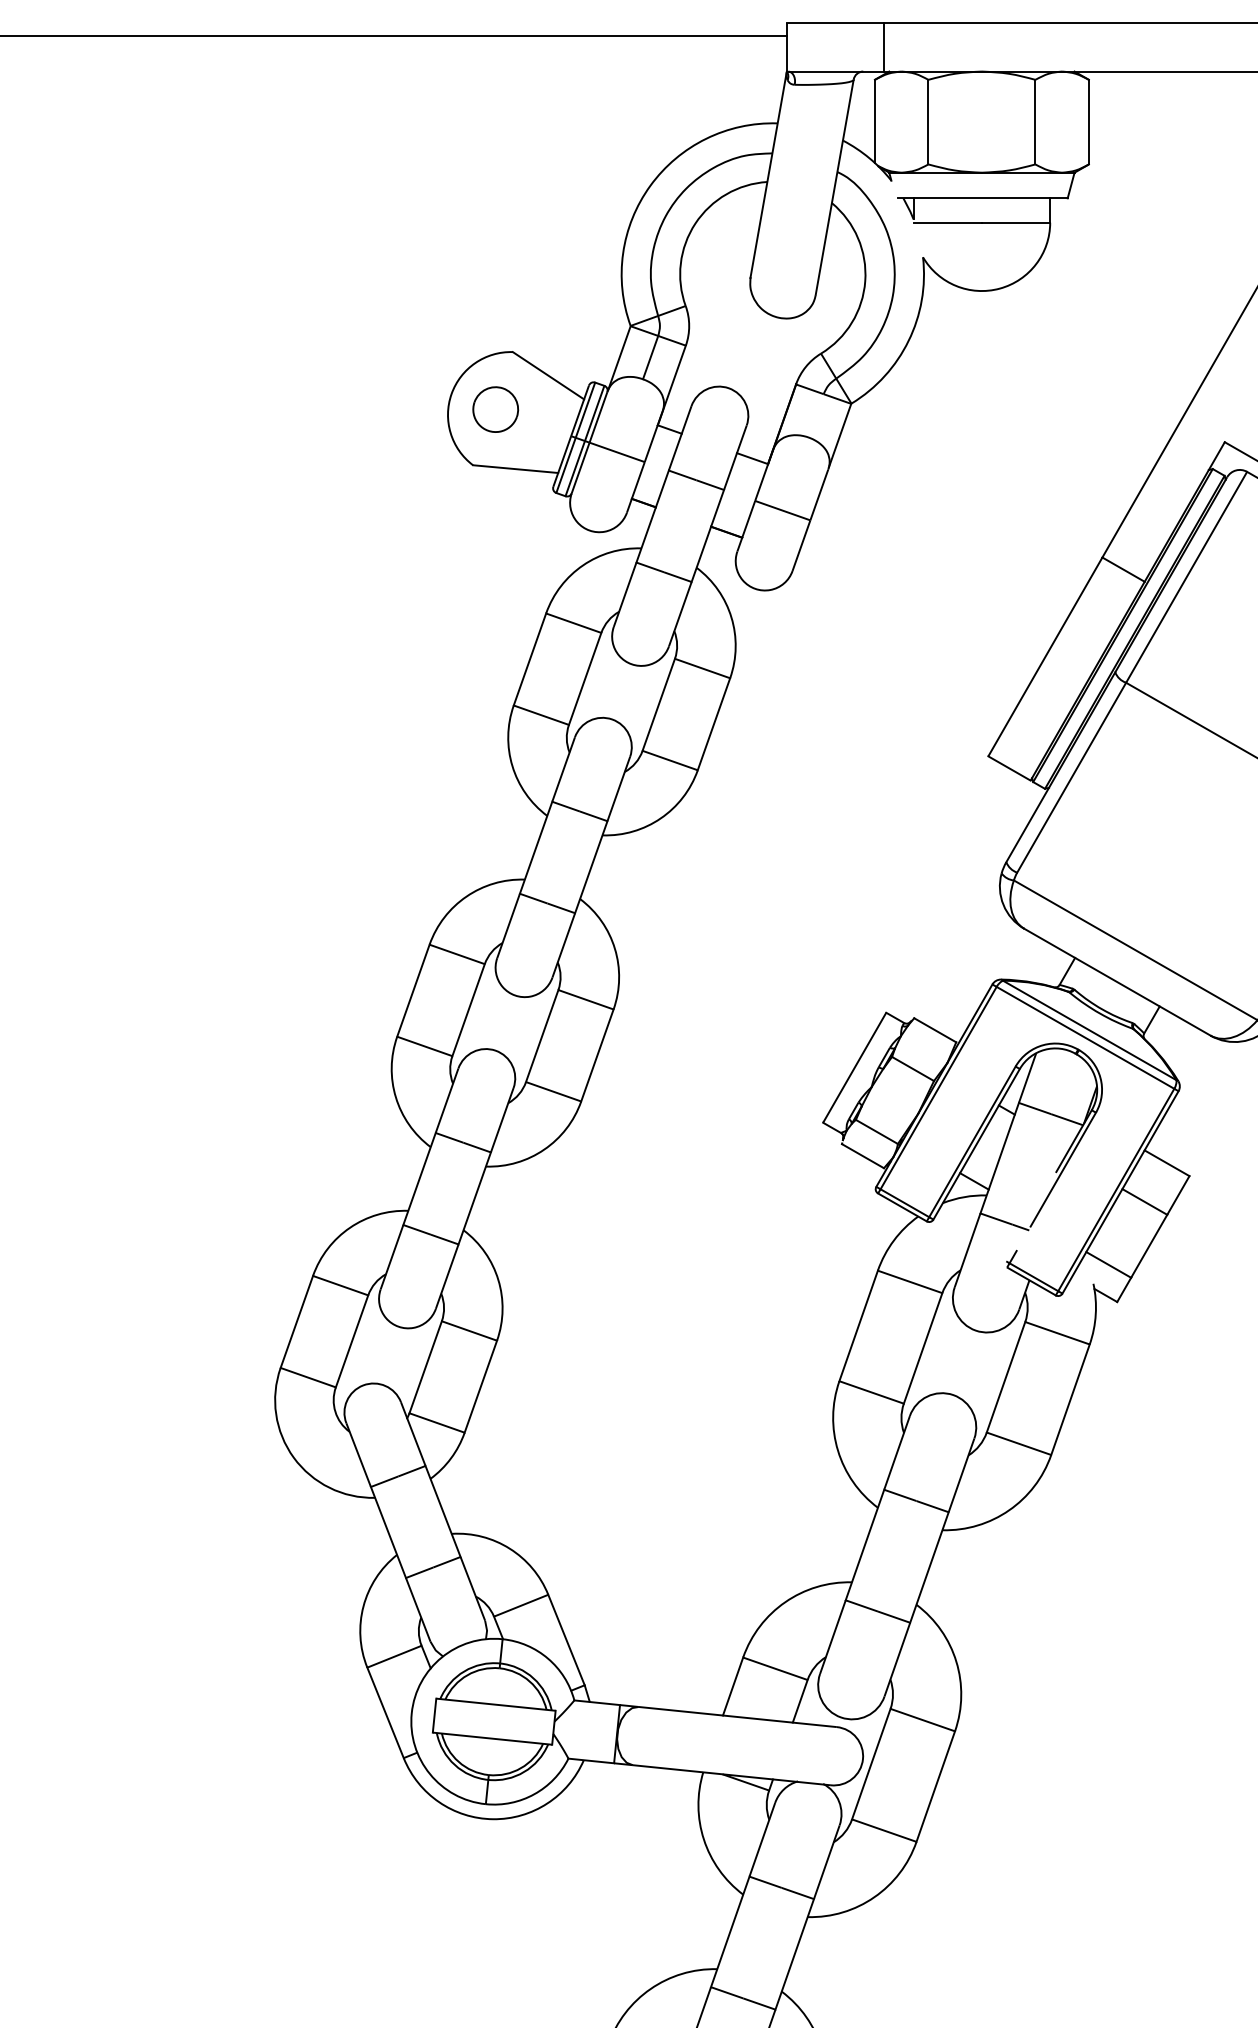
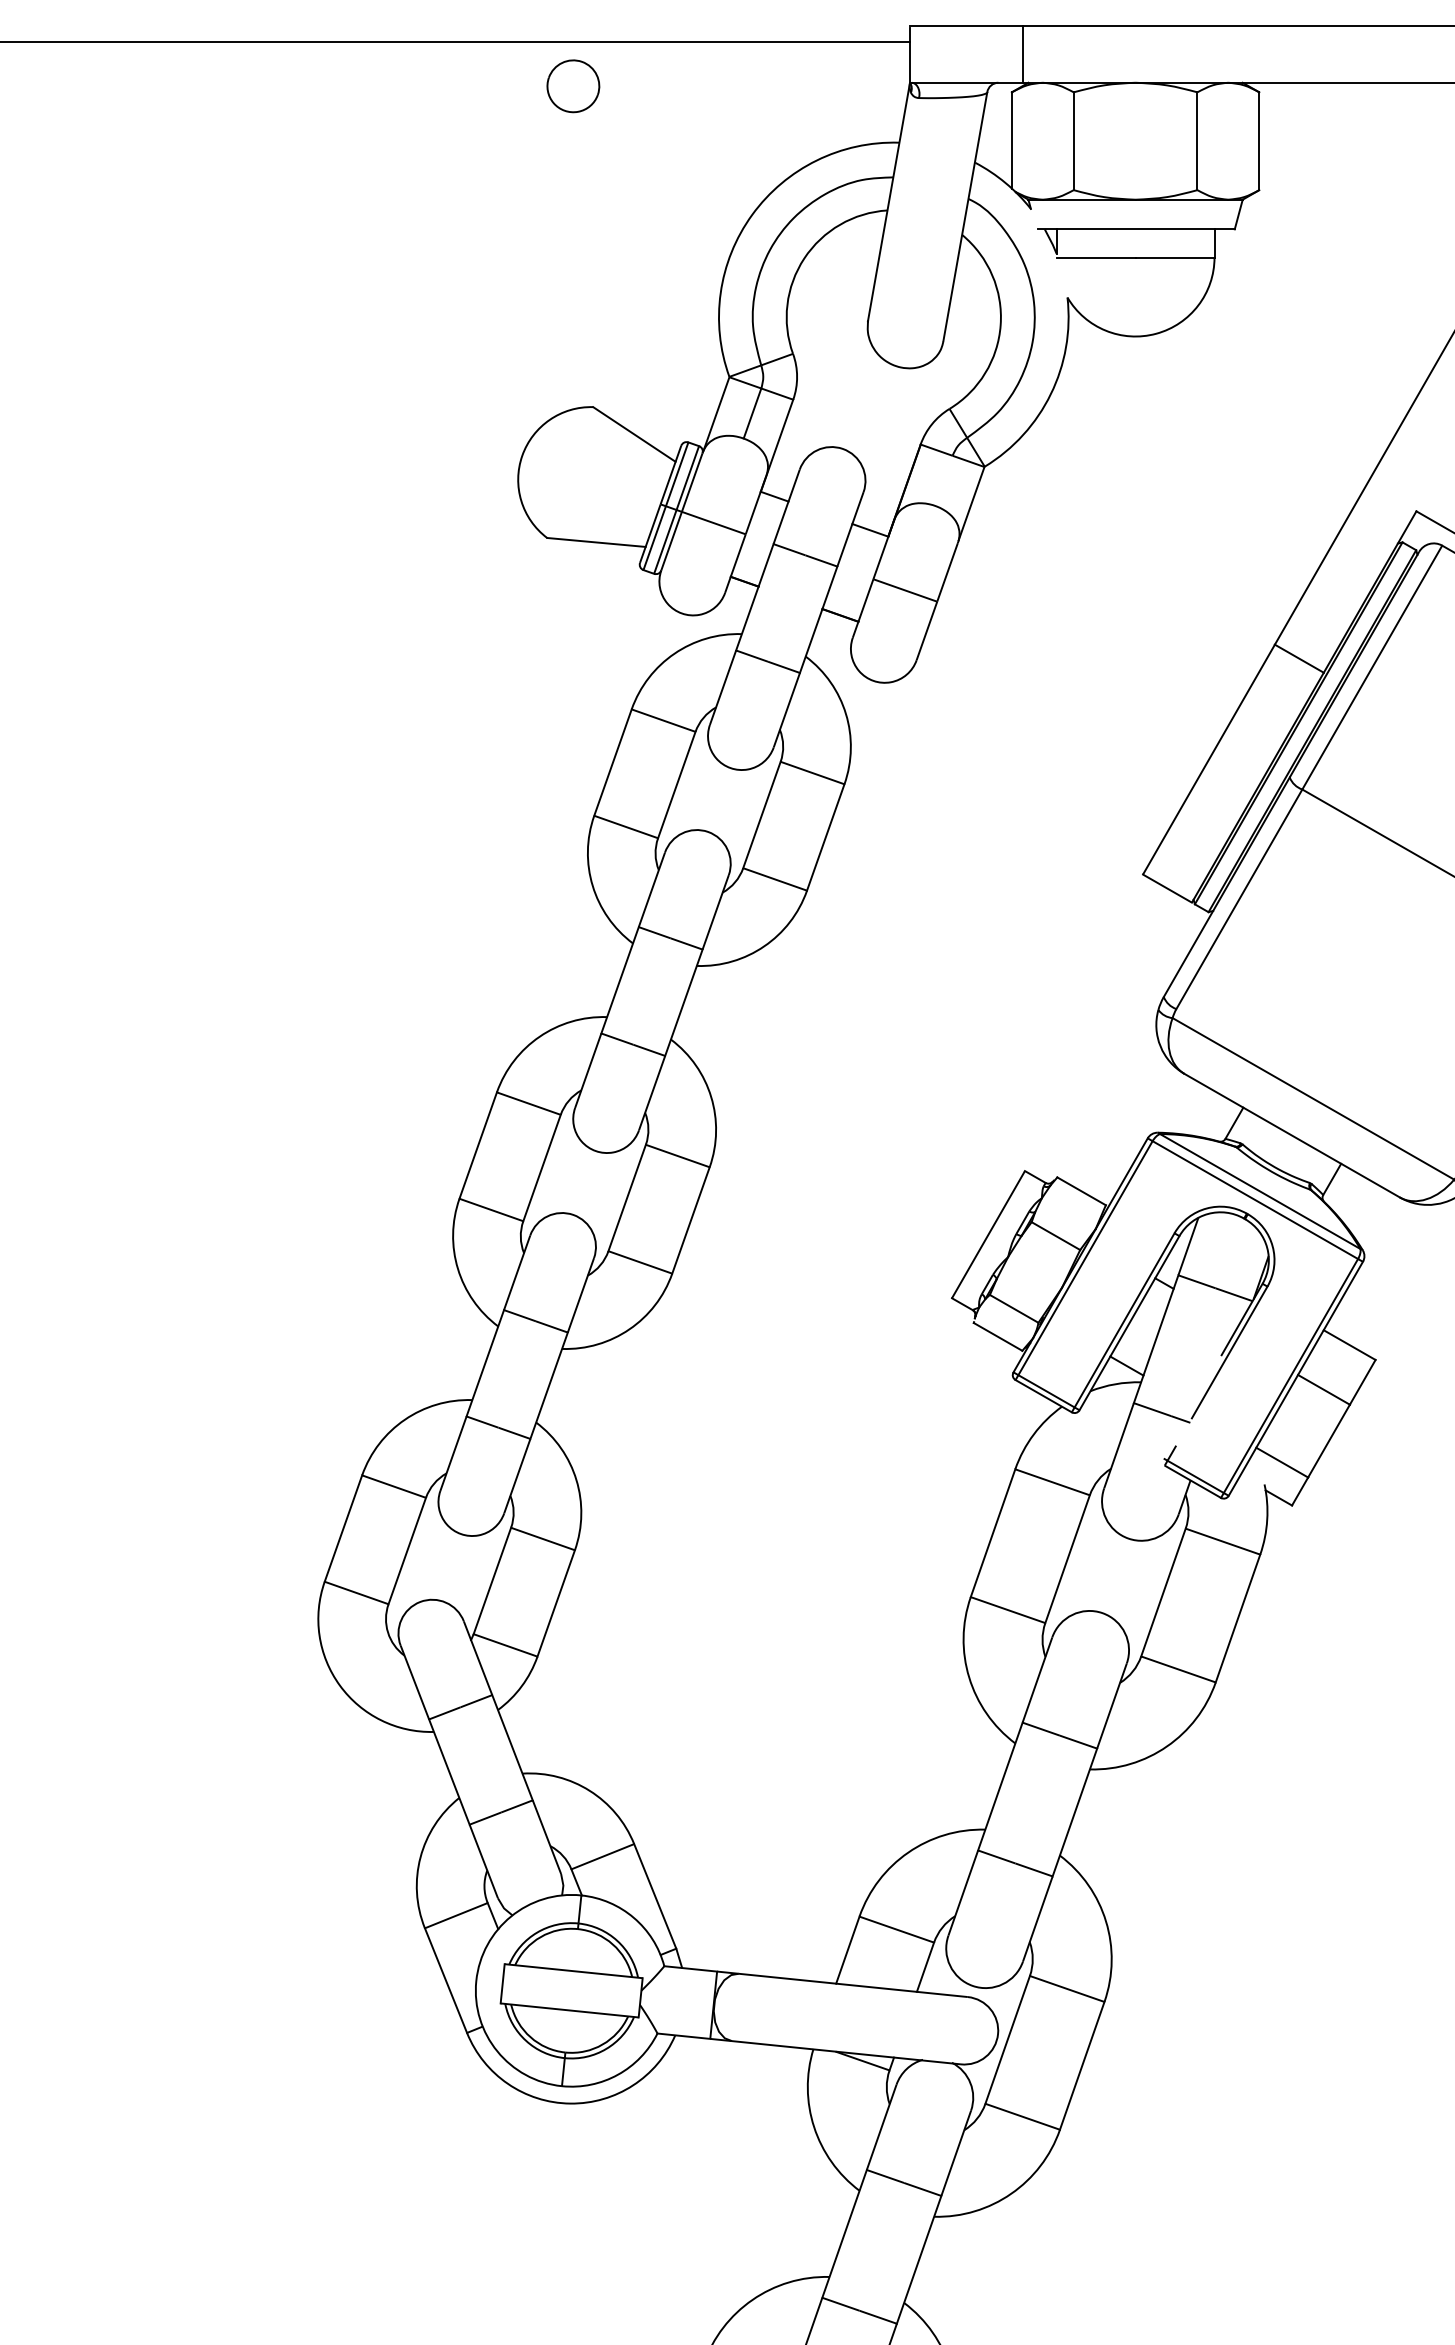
part: (495, 409) -> (573, 86), moved

